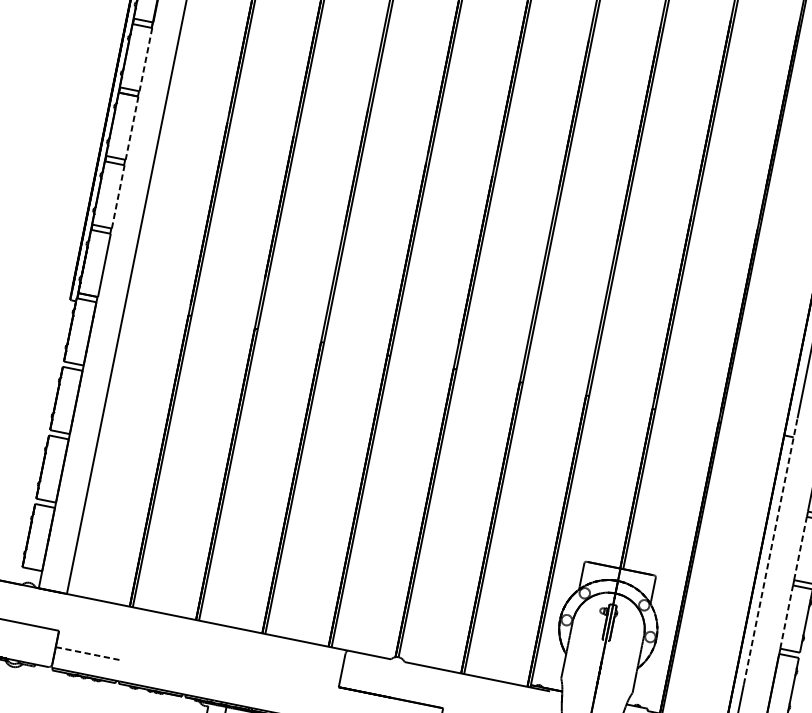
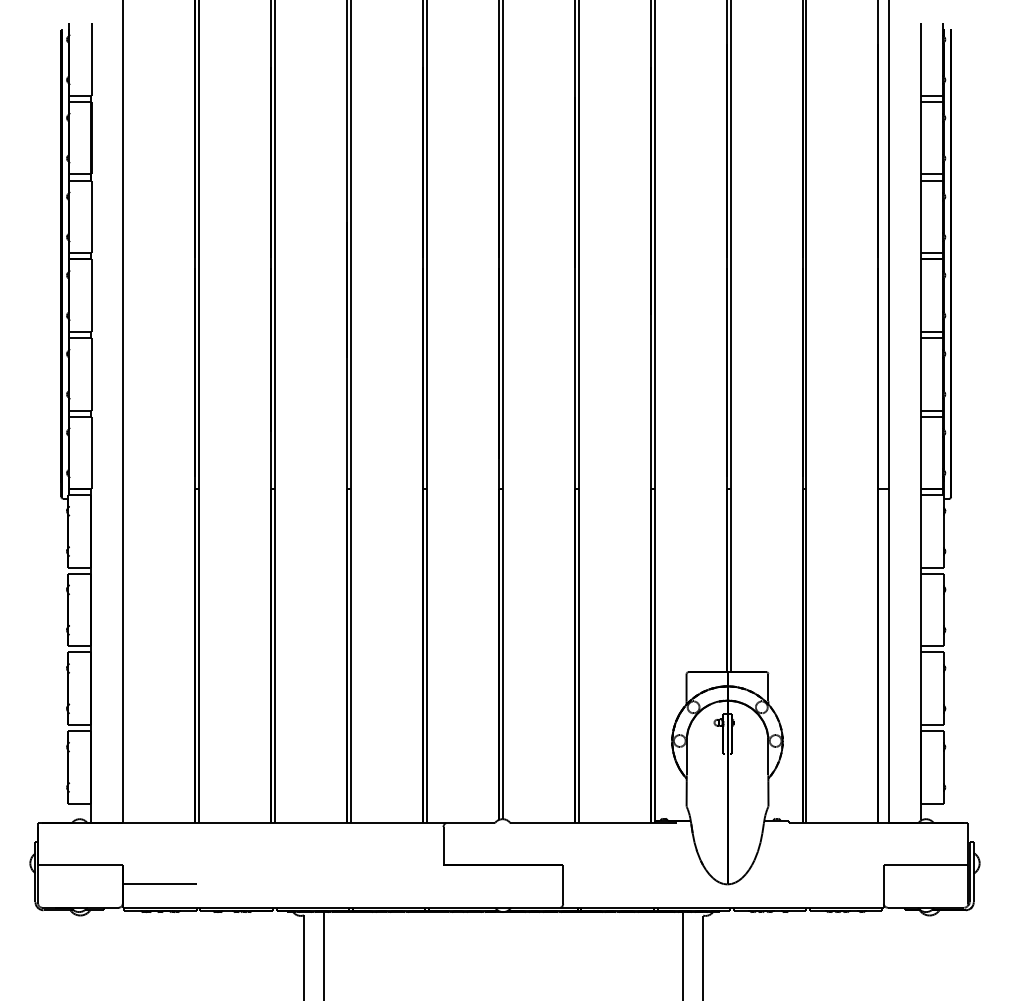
line: (145, 60) -> (91, 217), dashed -> solid
line: (131, 129) -> (91, 296), dashed -> solid
line: (118, 196) -> (91, 373), dashed -> solid
line: (800, 548) -> (921, 609), dashed -> solid
line: (771, 551) -> (889, 619), dashed -> solid
line: (786, 616) -> (921, 688), dashed -> solid
line: (88, 654) -> (160, 884), dashed -> solid

